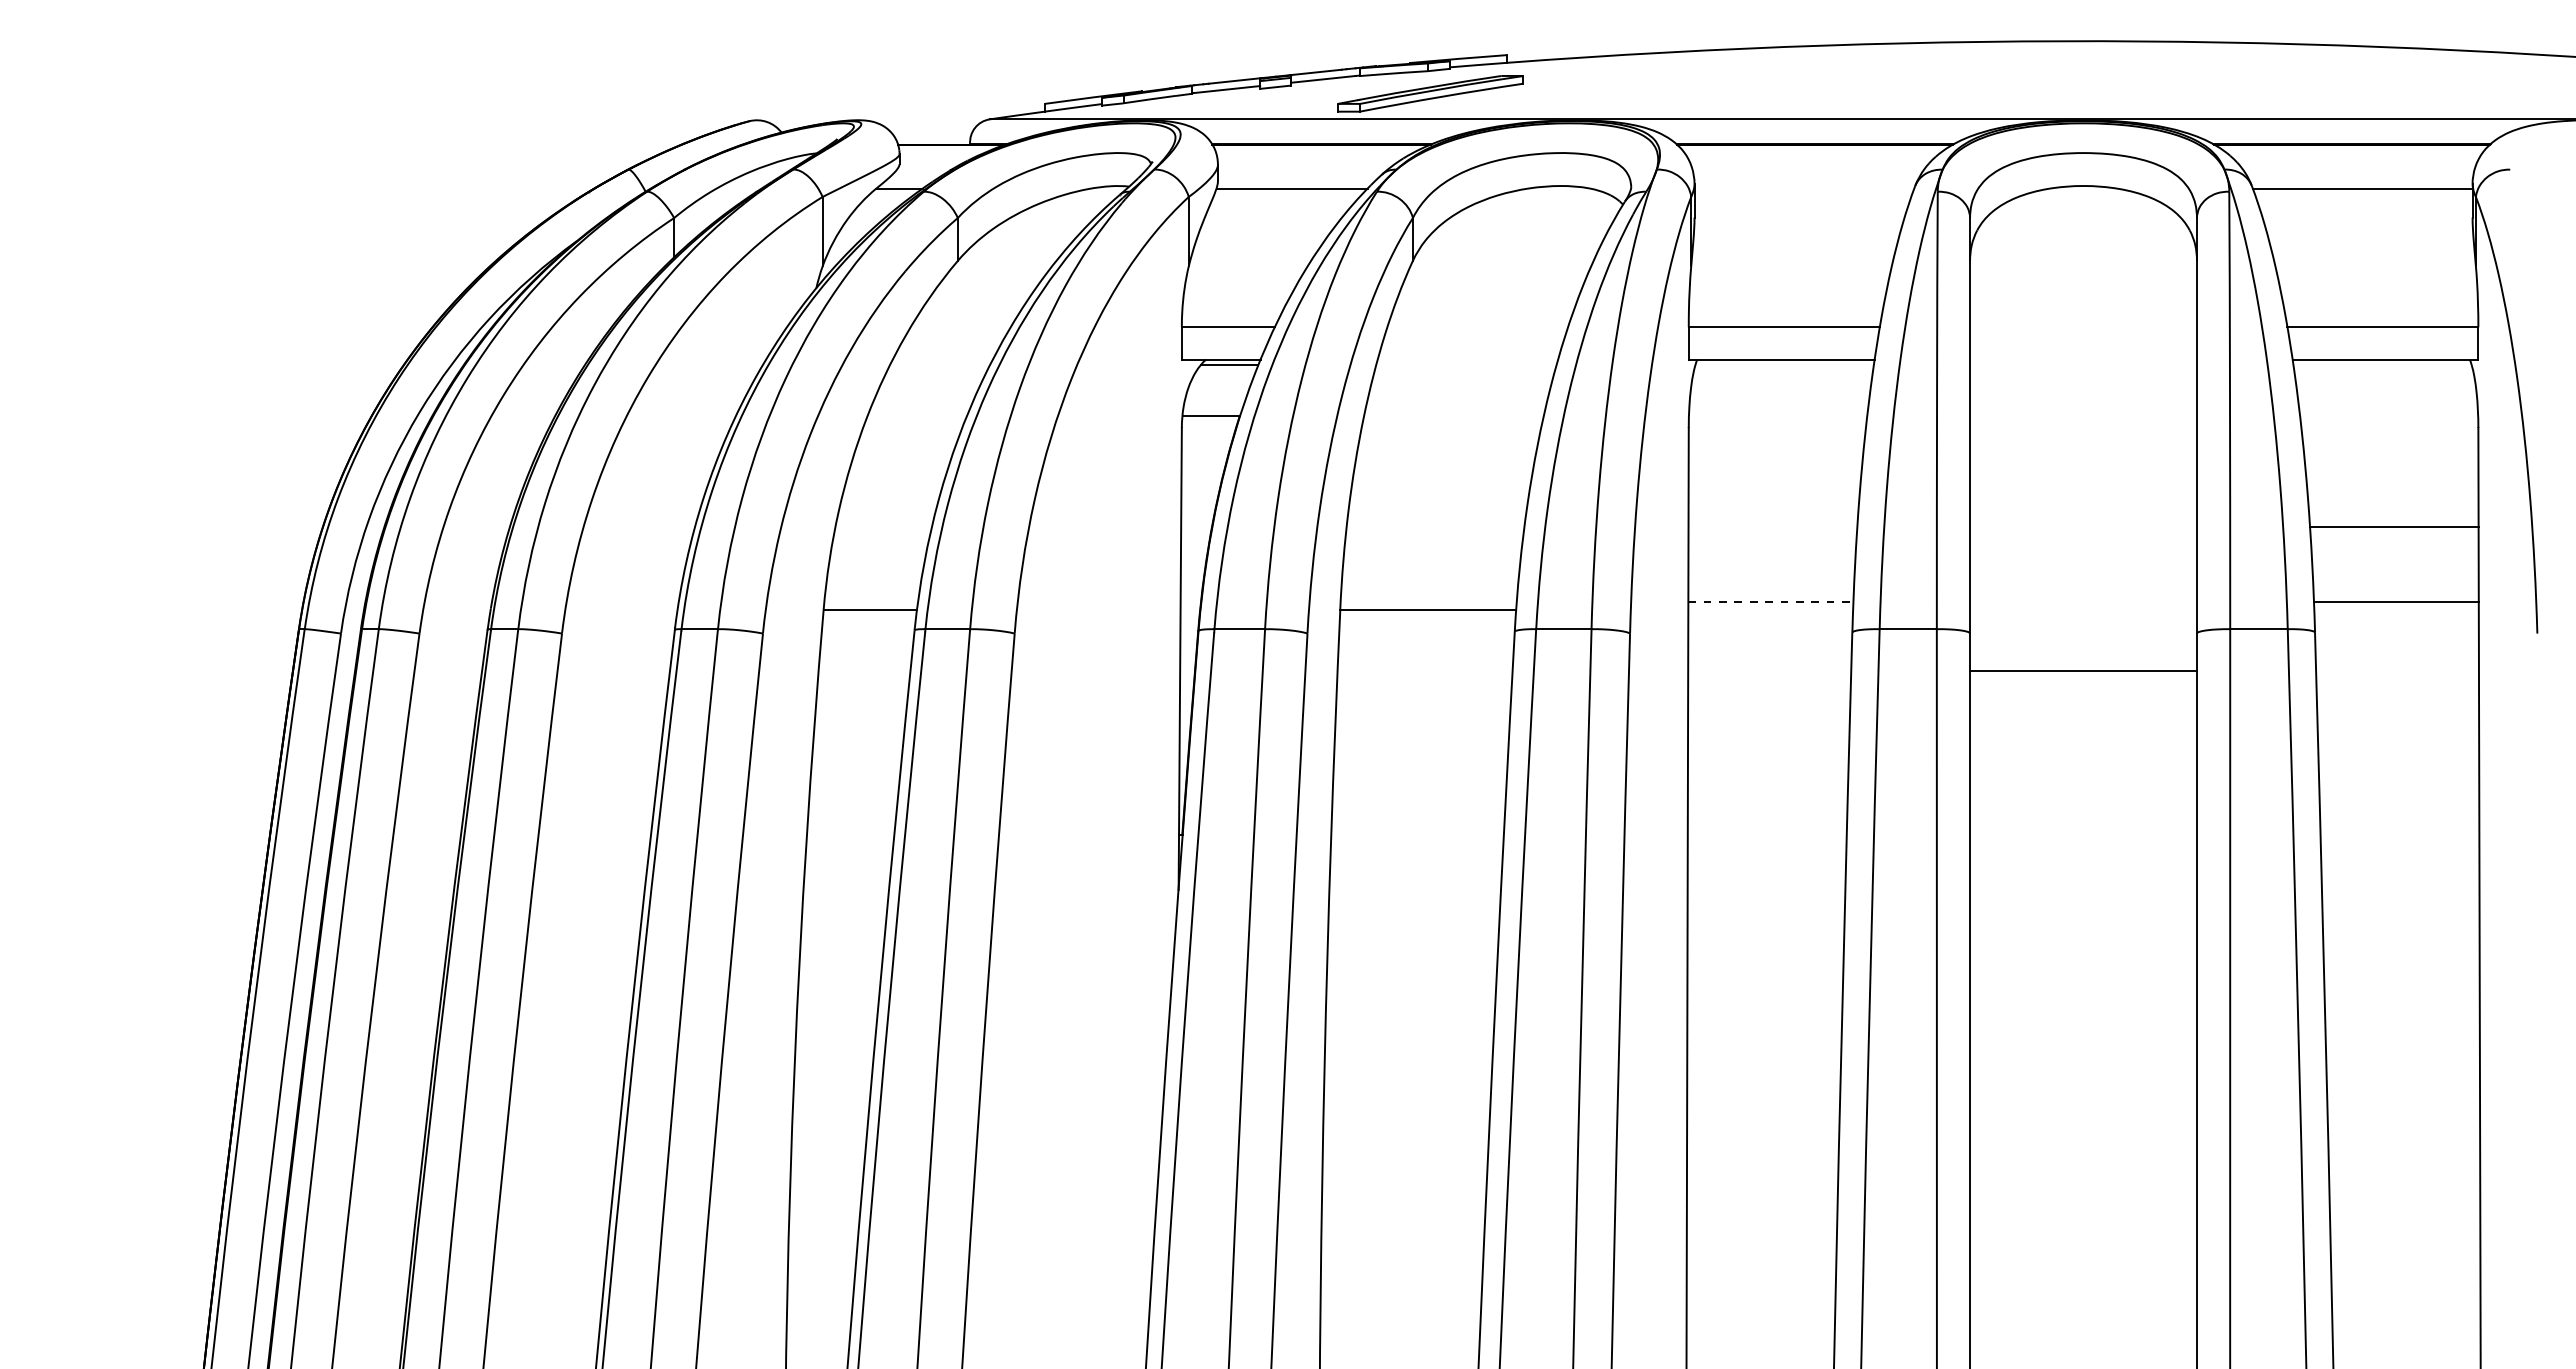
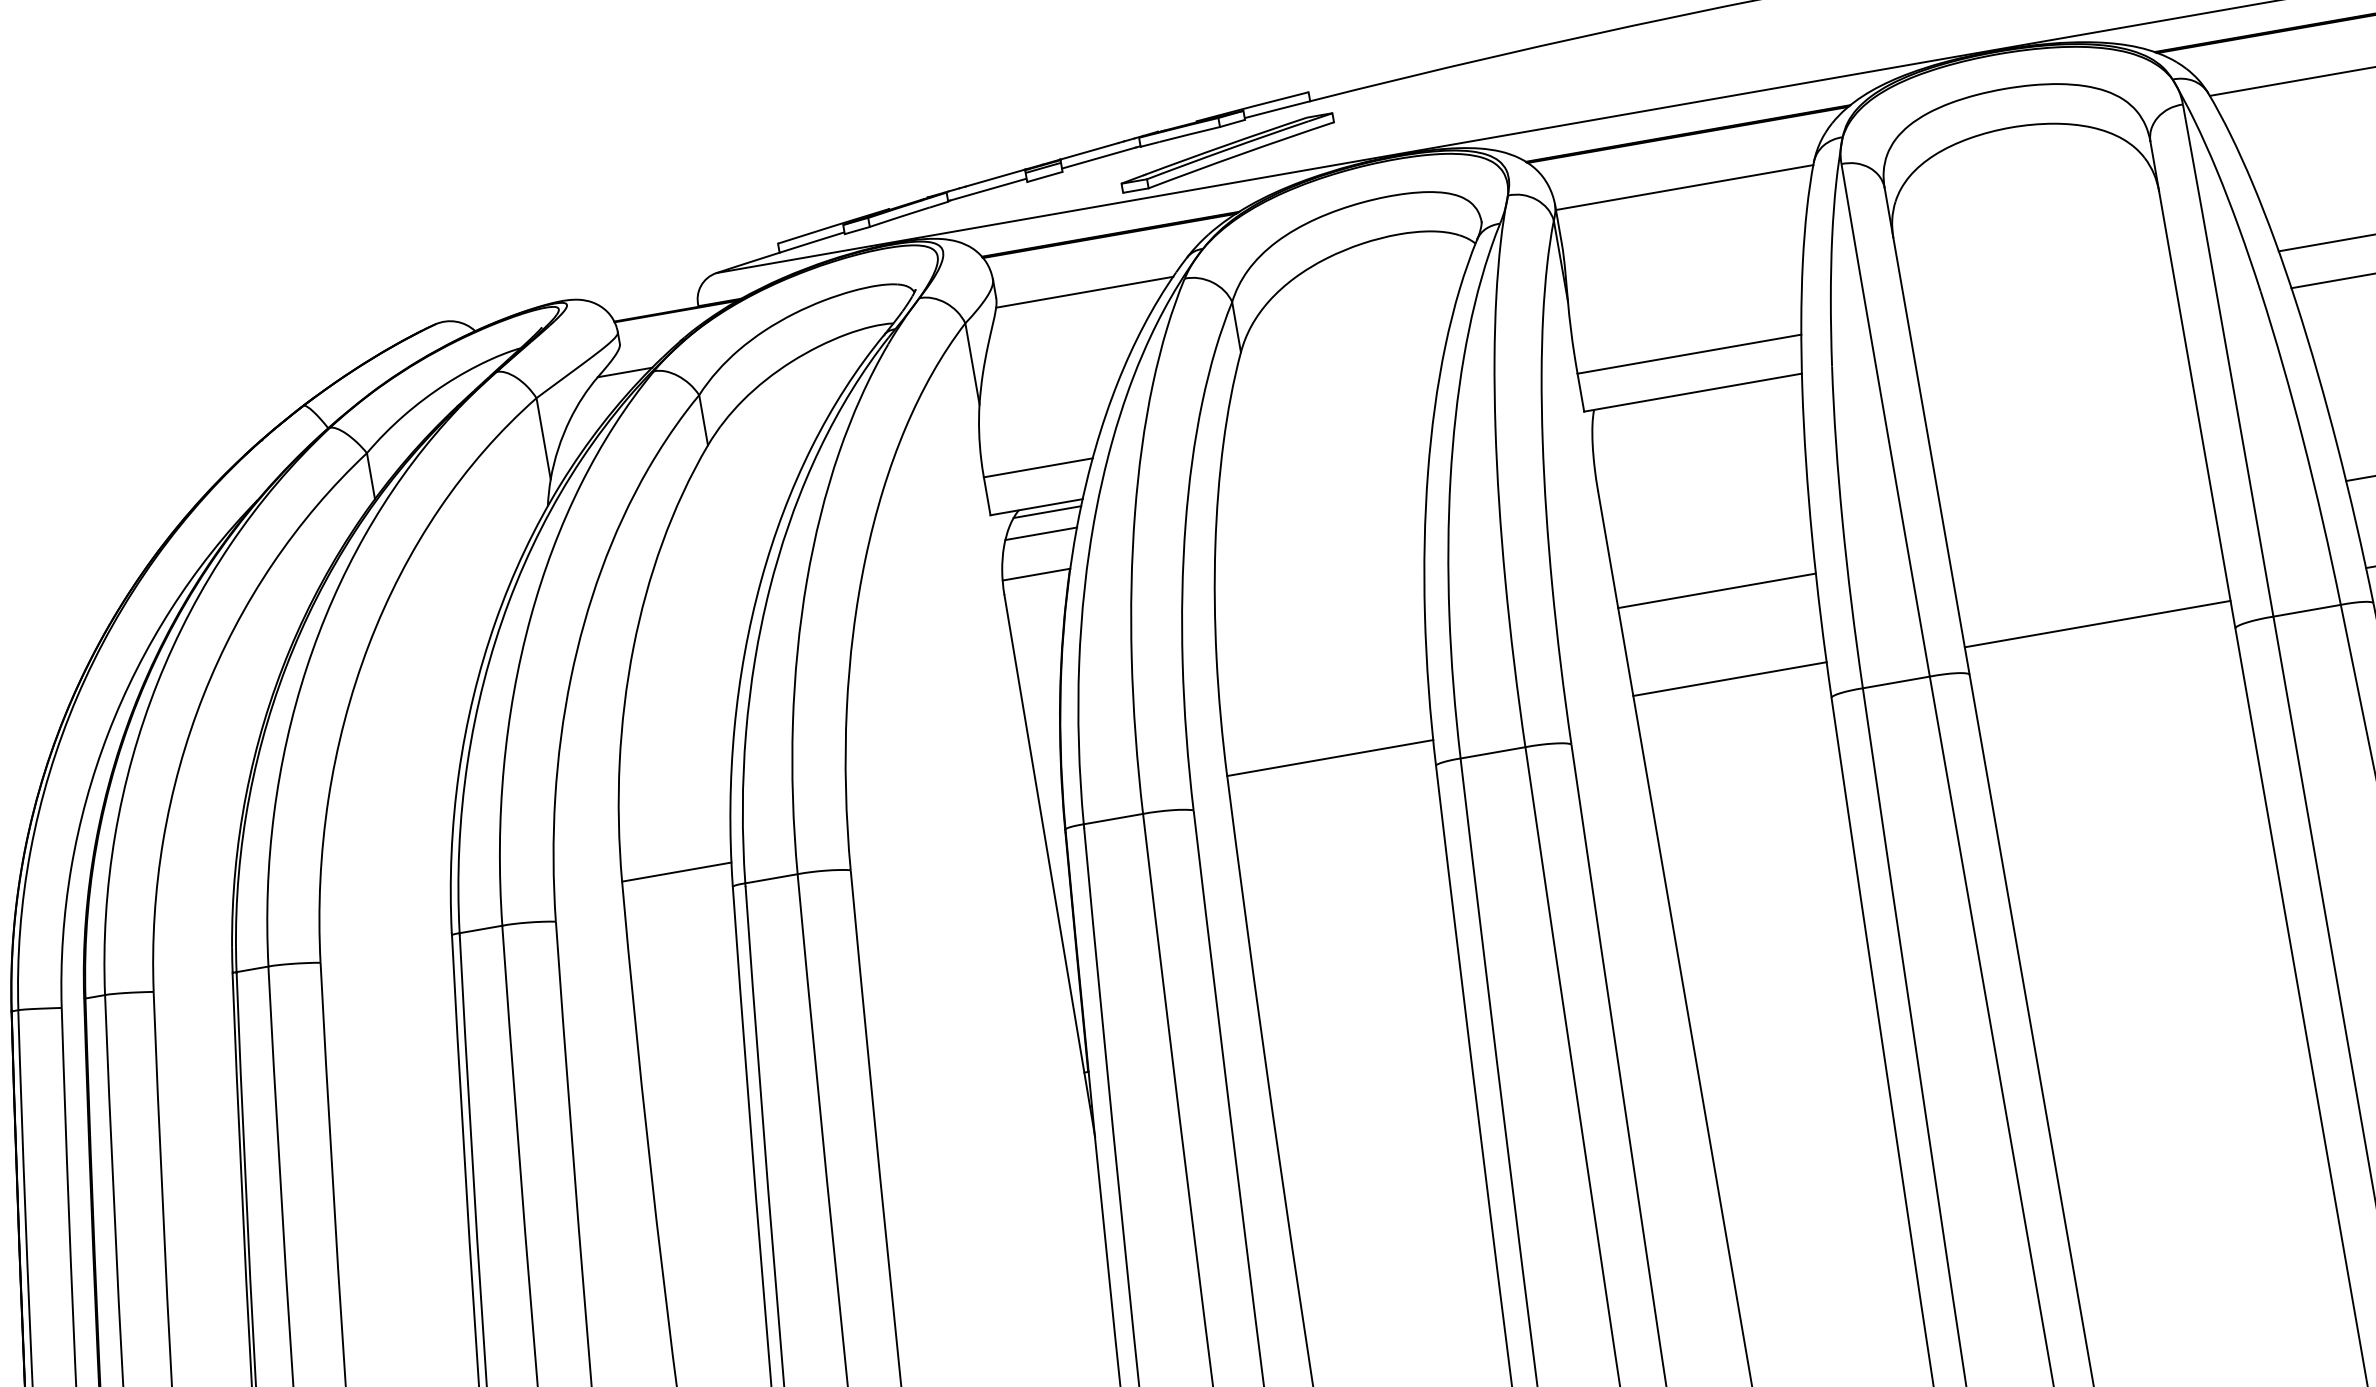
line: (1804, 188) -> (1684, 187), added
line: (1220, 382) -> (1040, 534), added
line: (1772, 527) -> (1716, 591), added
line: (1770, 602) -> (1729, 679), dashed -> solid
line: (2083, 670) -> (2097, 623), moved

